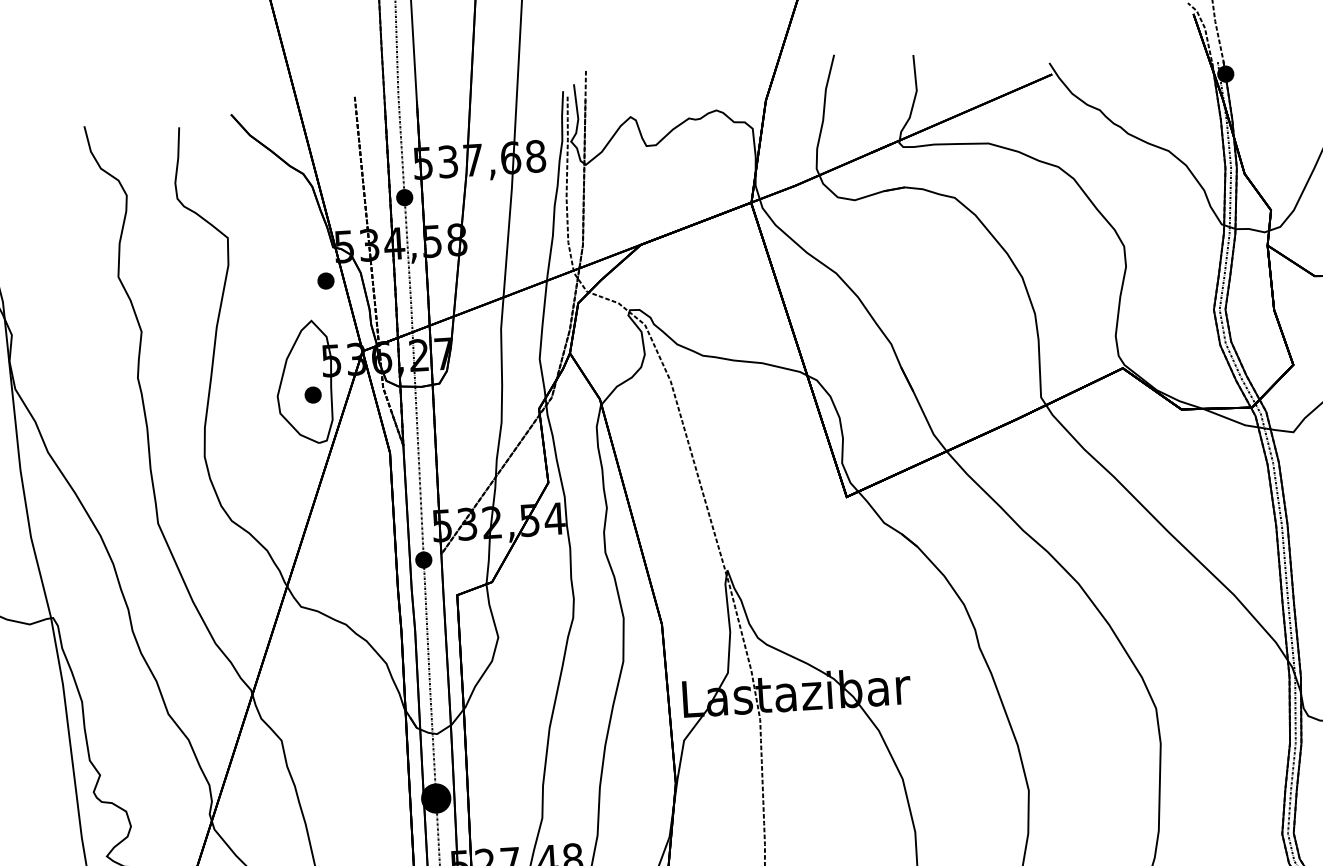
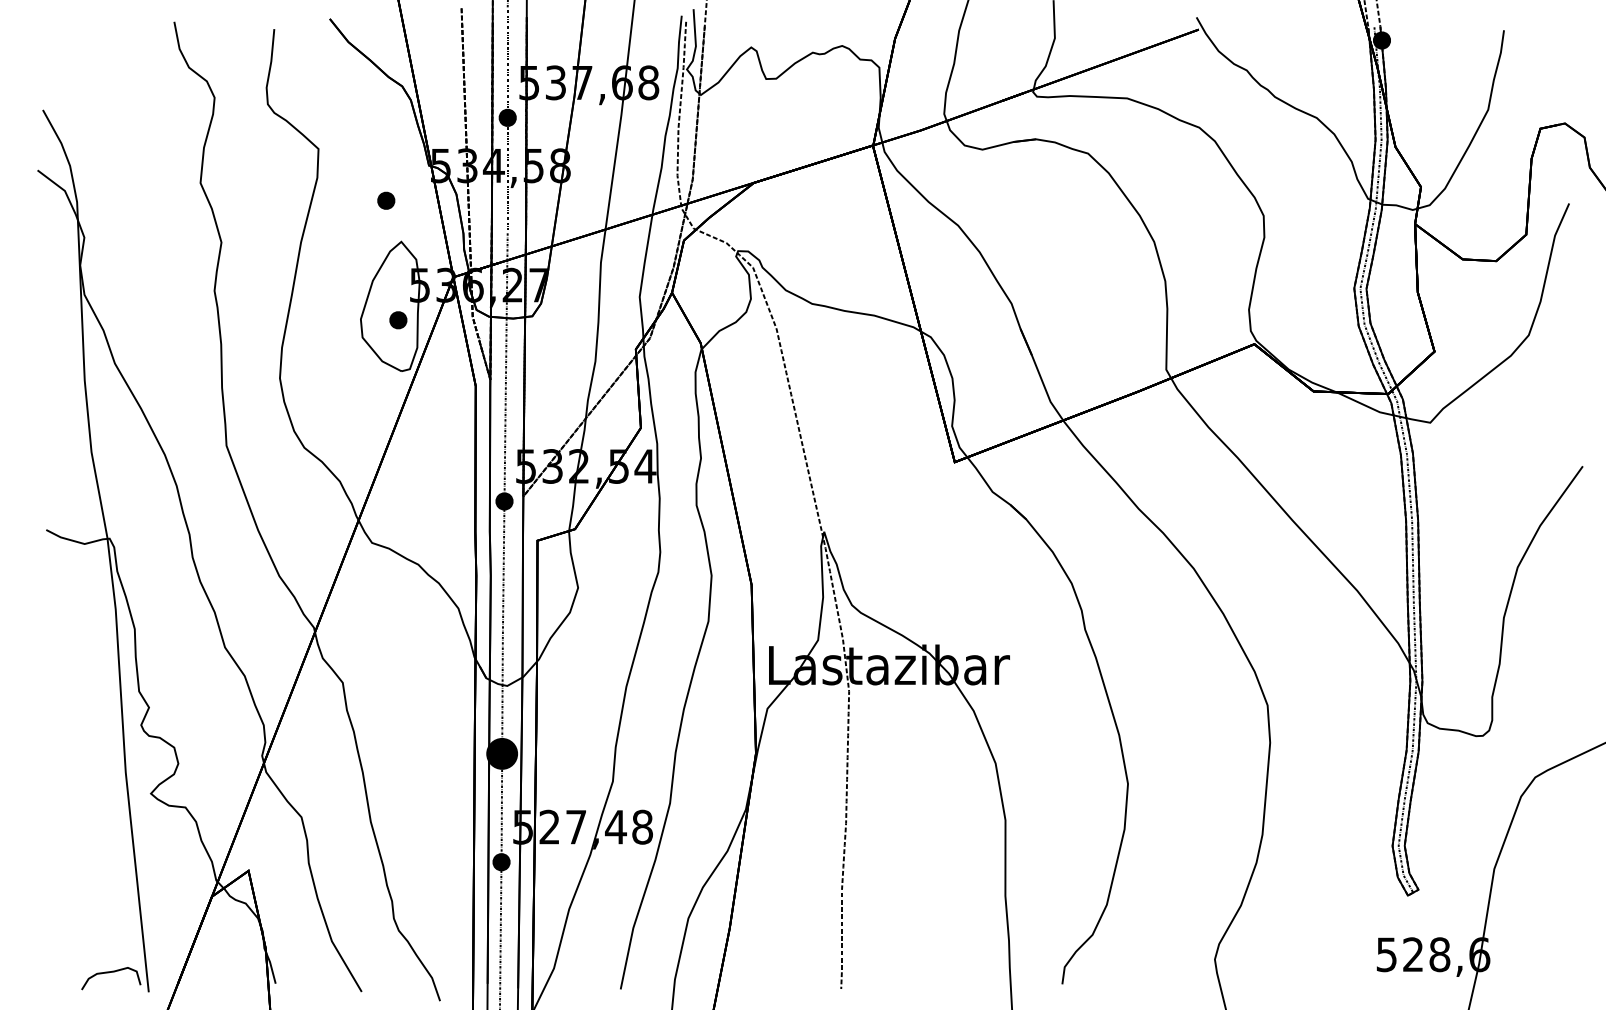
part: (326, 280) -> (386, 200), moved

